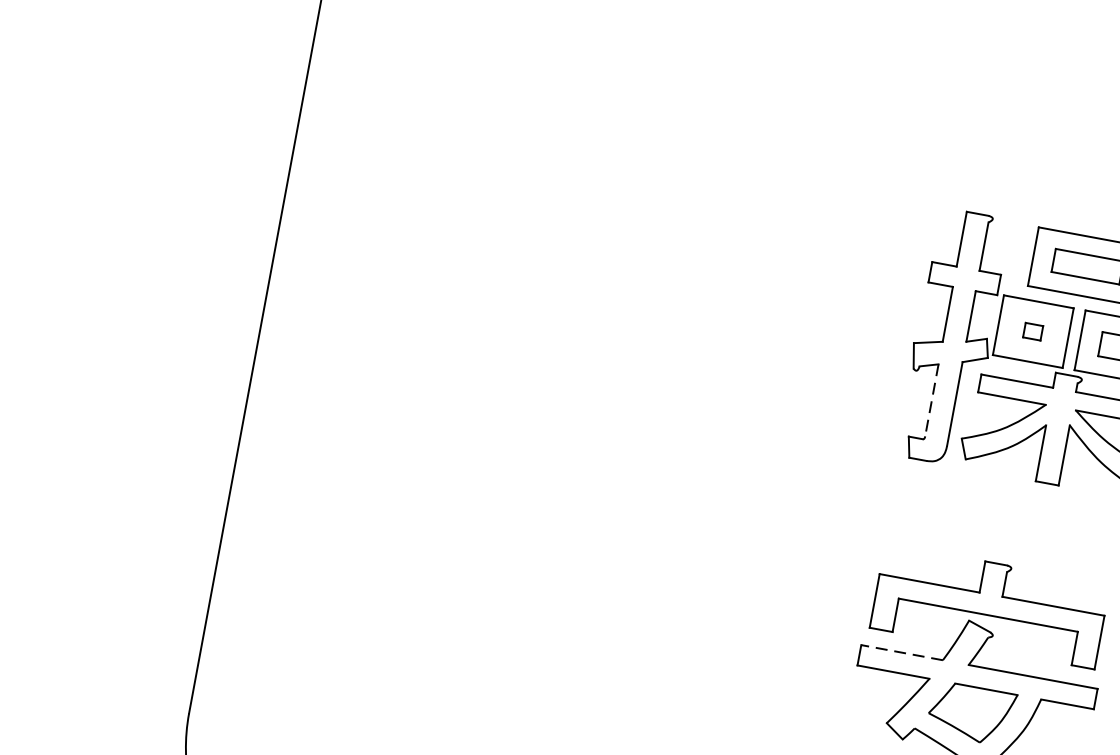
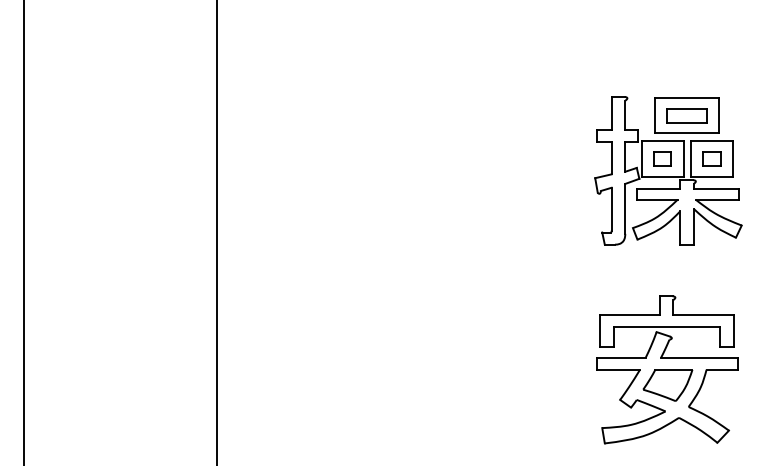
part: (1033, 331) -> (662, 158), size x1.67
line: (931, 400) -> (611, 209), dashed -> solid
line: (900, 652) -> (620, 357), dashed -> solid

